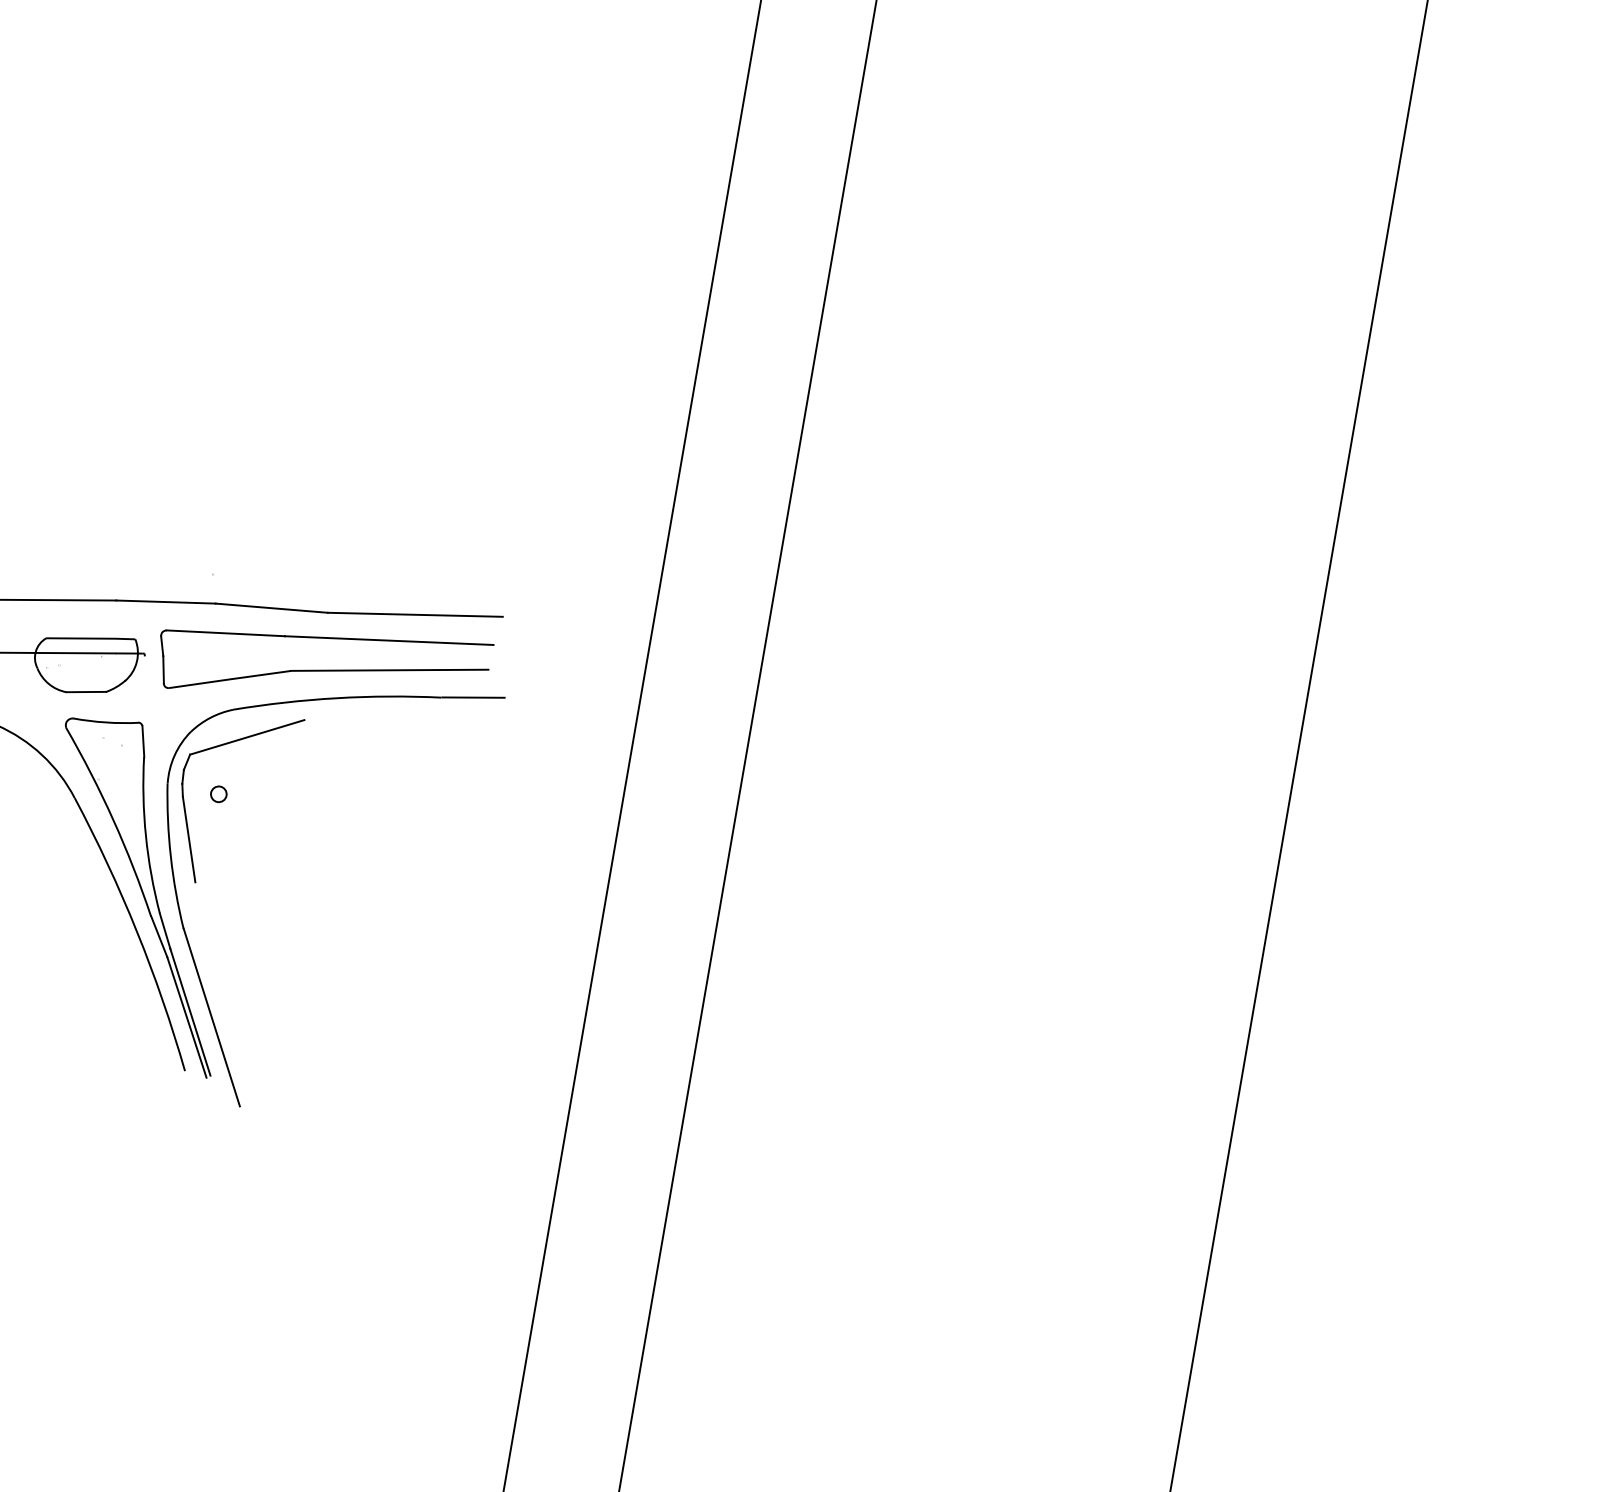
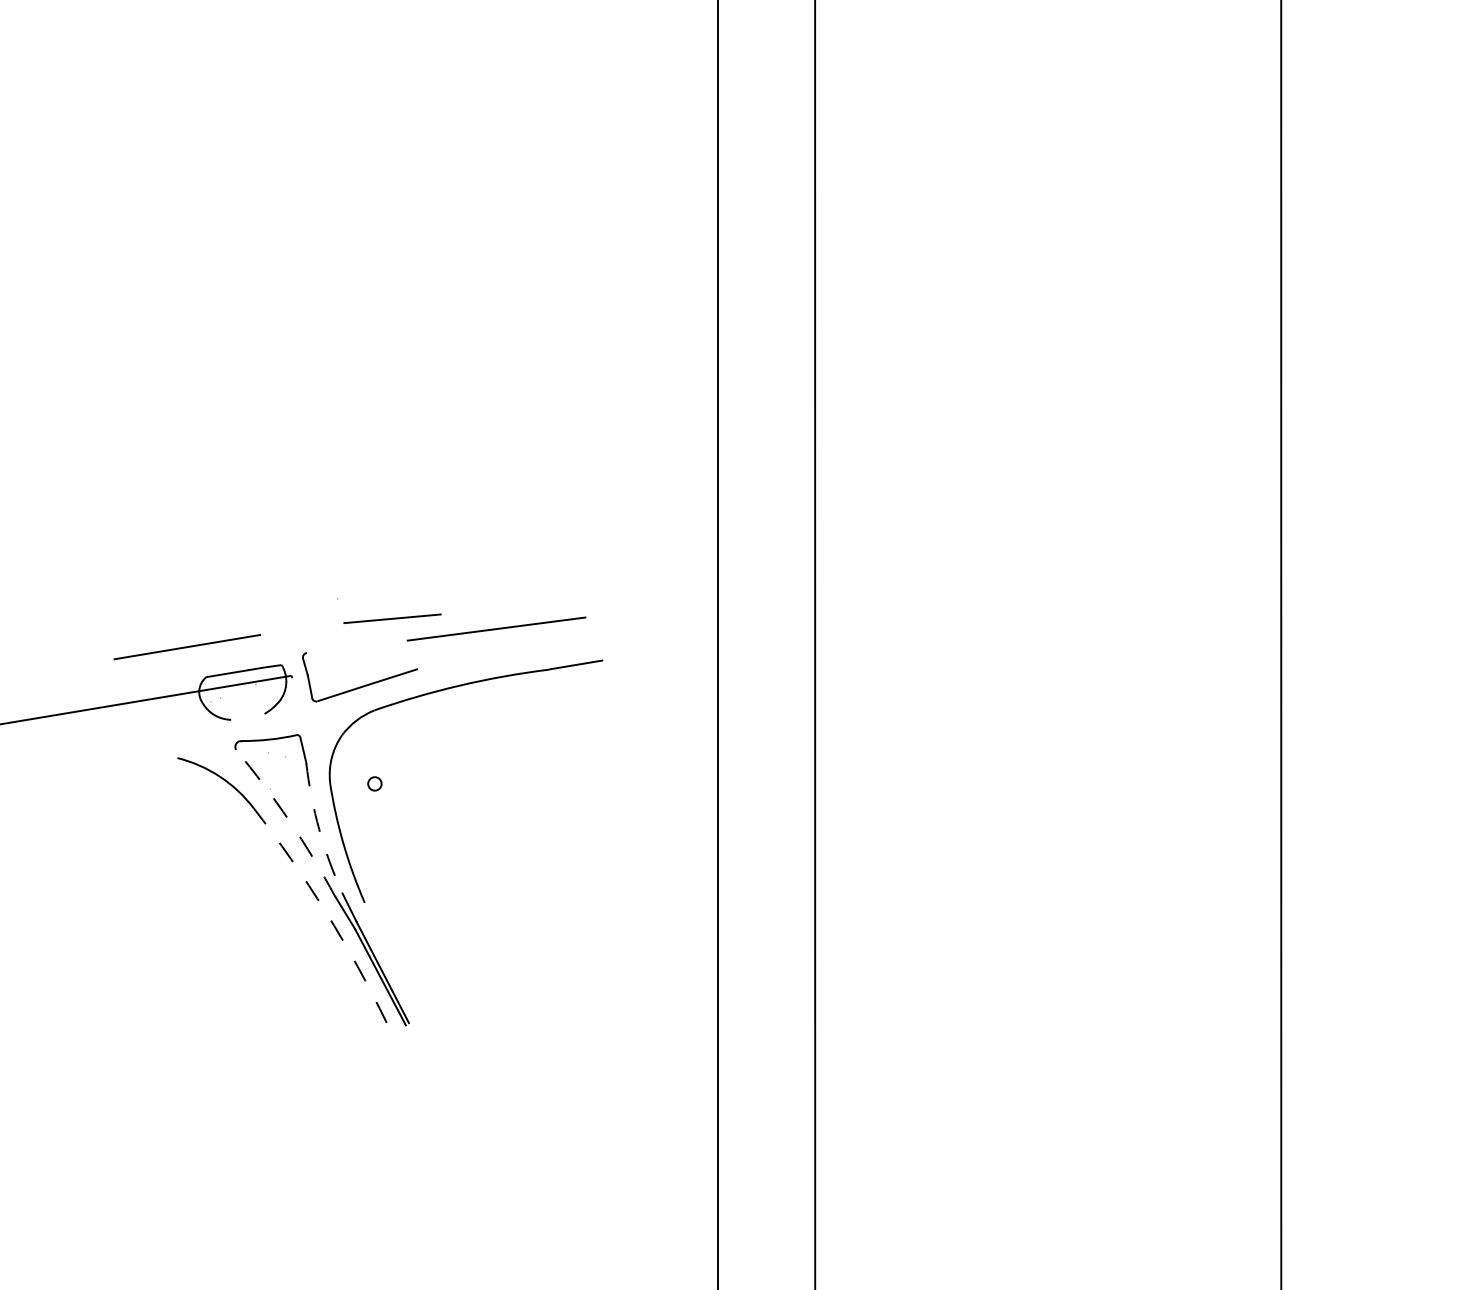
line: (166, 602) -> (302, 629), removed
line: (414, 614) -> (514, 603), removed
line: (224, 632) -> (356, 646), removed
line: (388, 670) -> (500, 654), removed
line: (85, 691) -> (247, 716), removed
part: (185, 805) -> (348, 798), removed
arc: (113, 820) -> (289, 821), solid -> dashed
arc: (146, 835) -> (319, 829), solid -> dashed
arc: (136, 932) -> (325, 912), solid -> dashed
line: (211, 1017) -> (401, 973), removed

